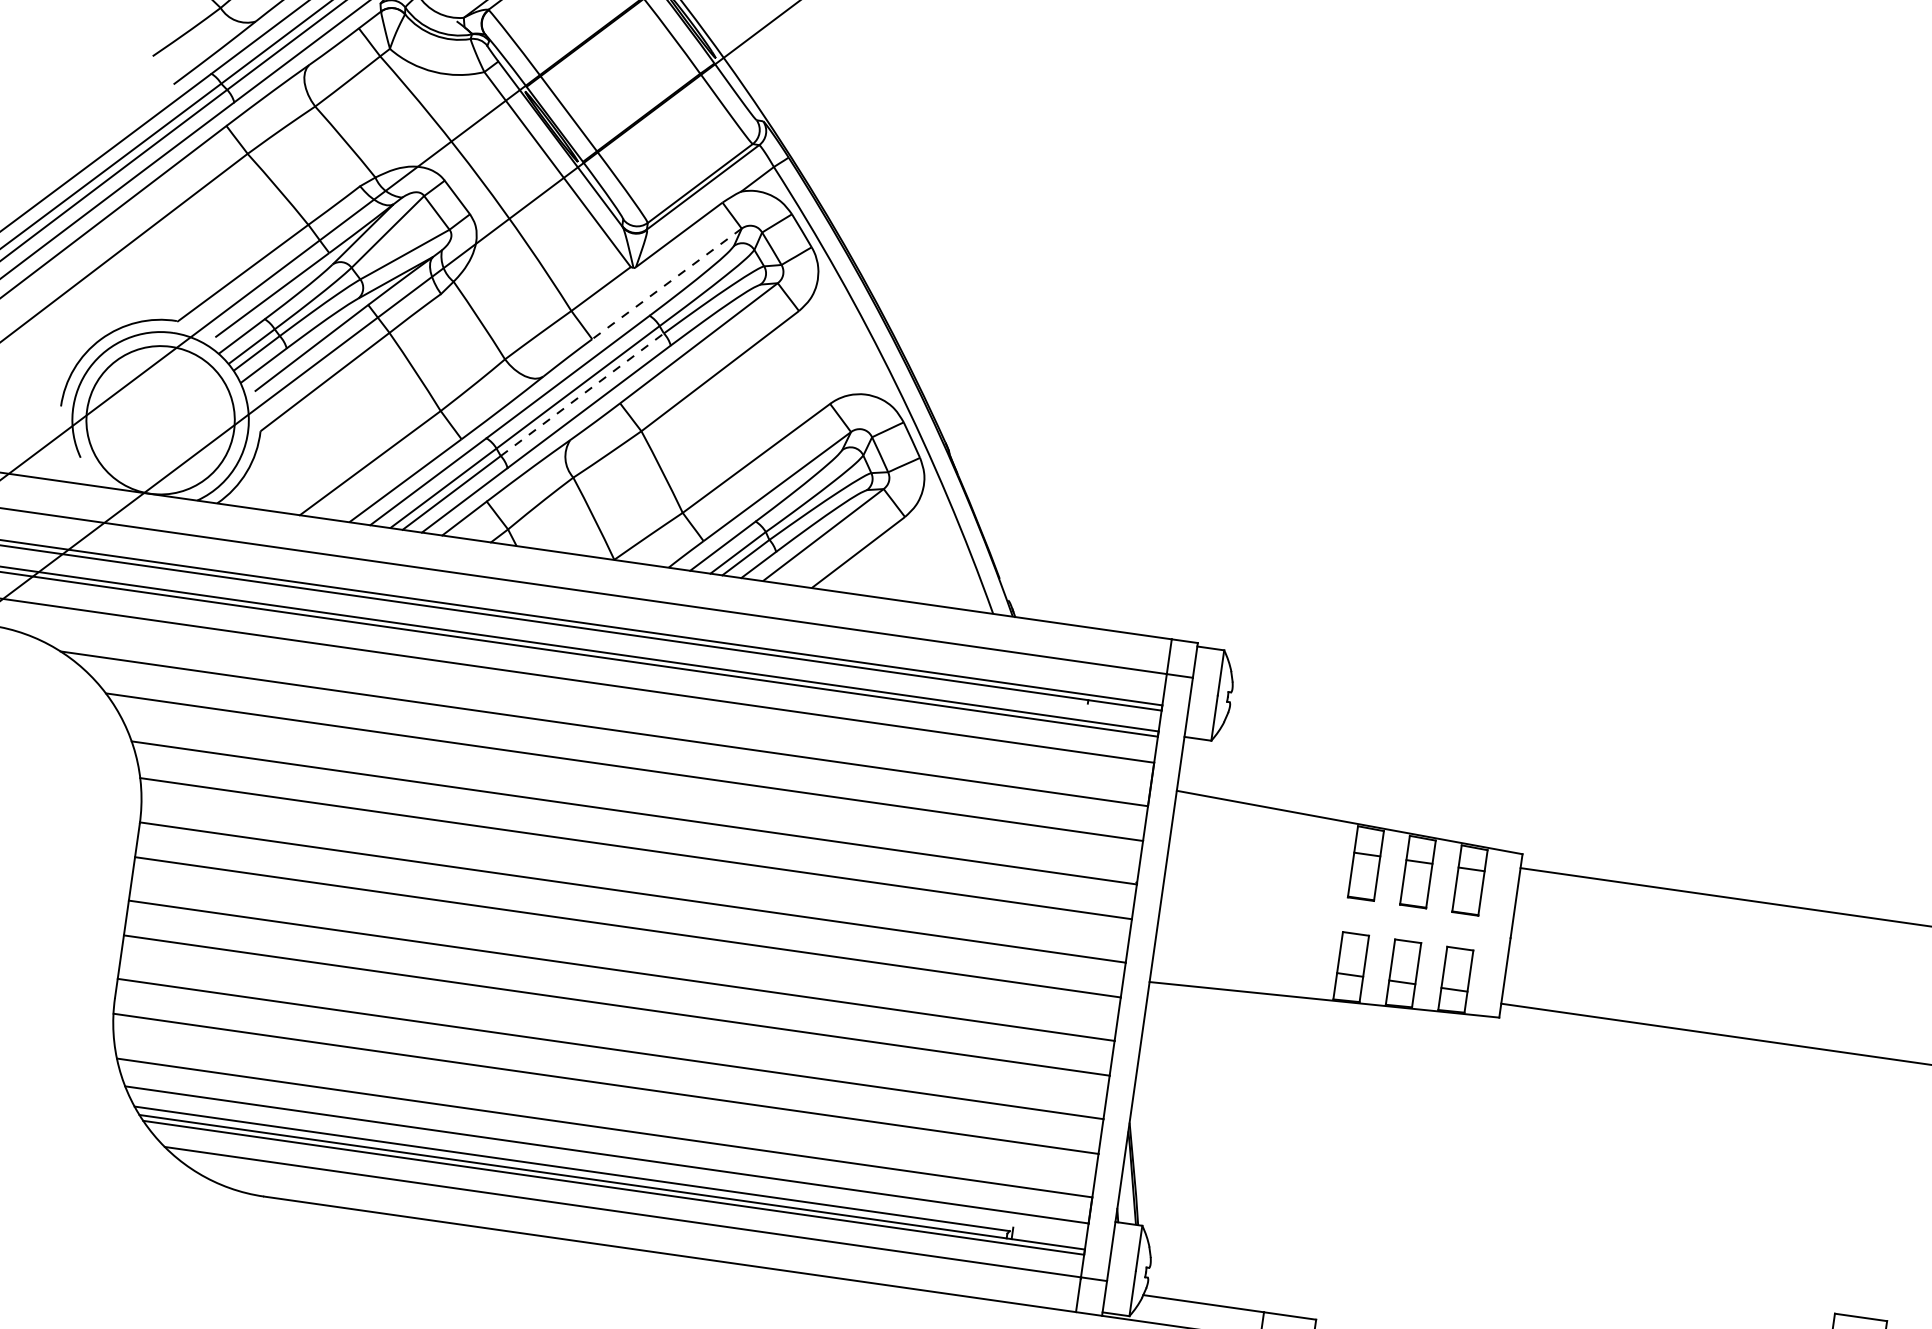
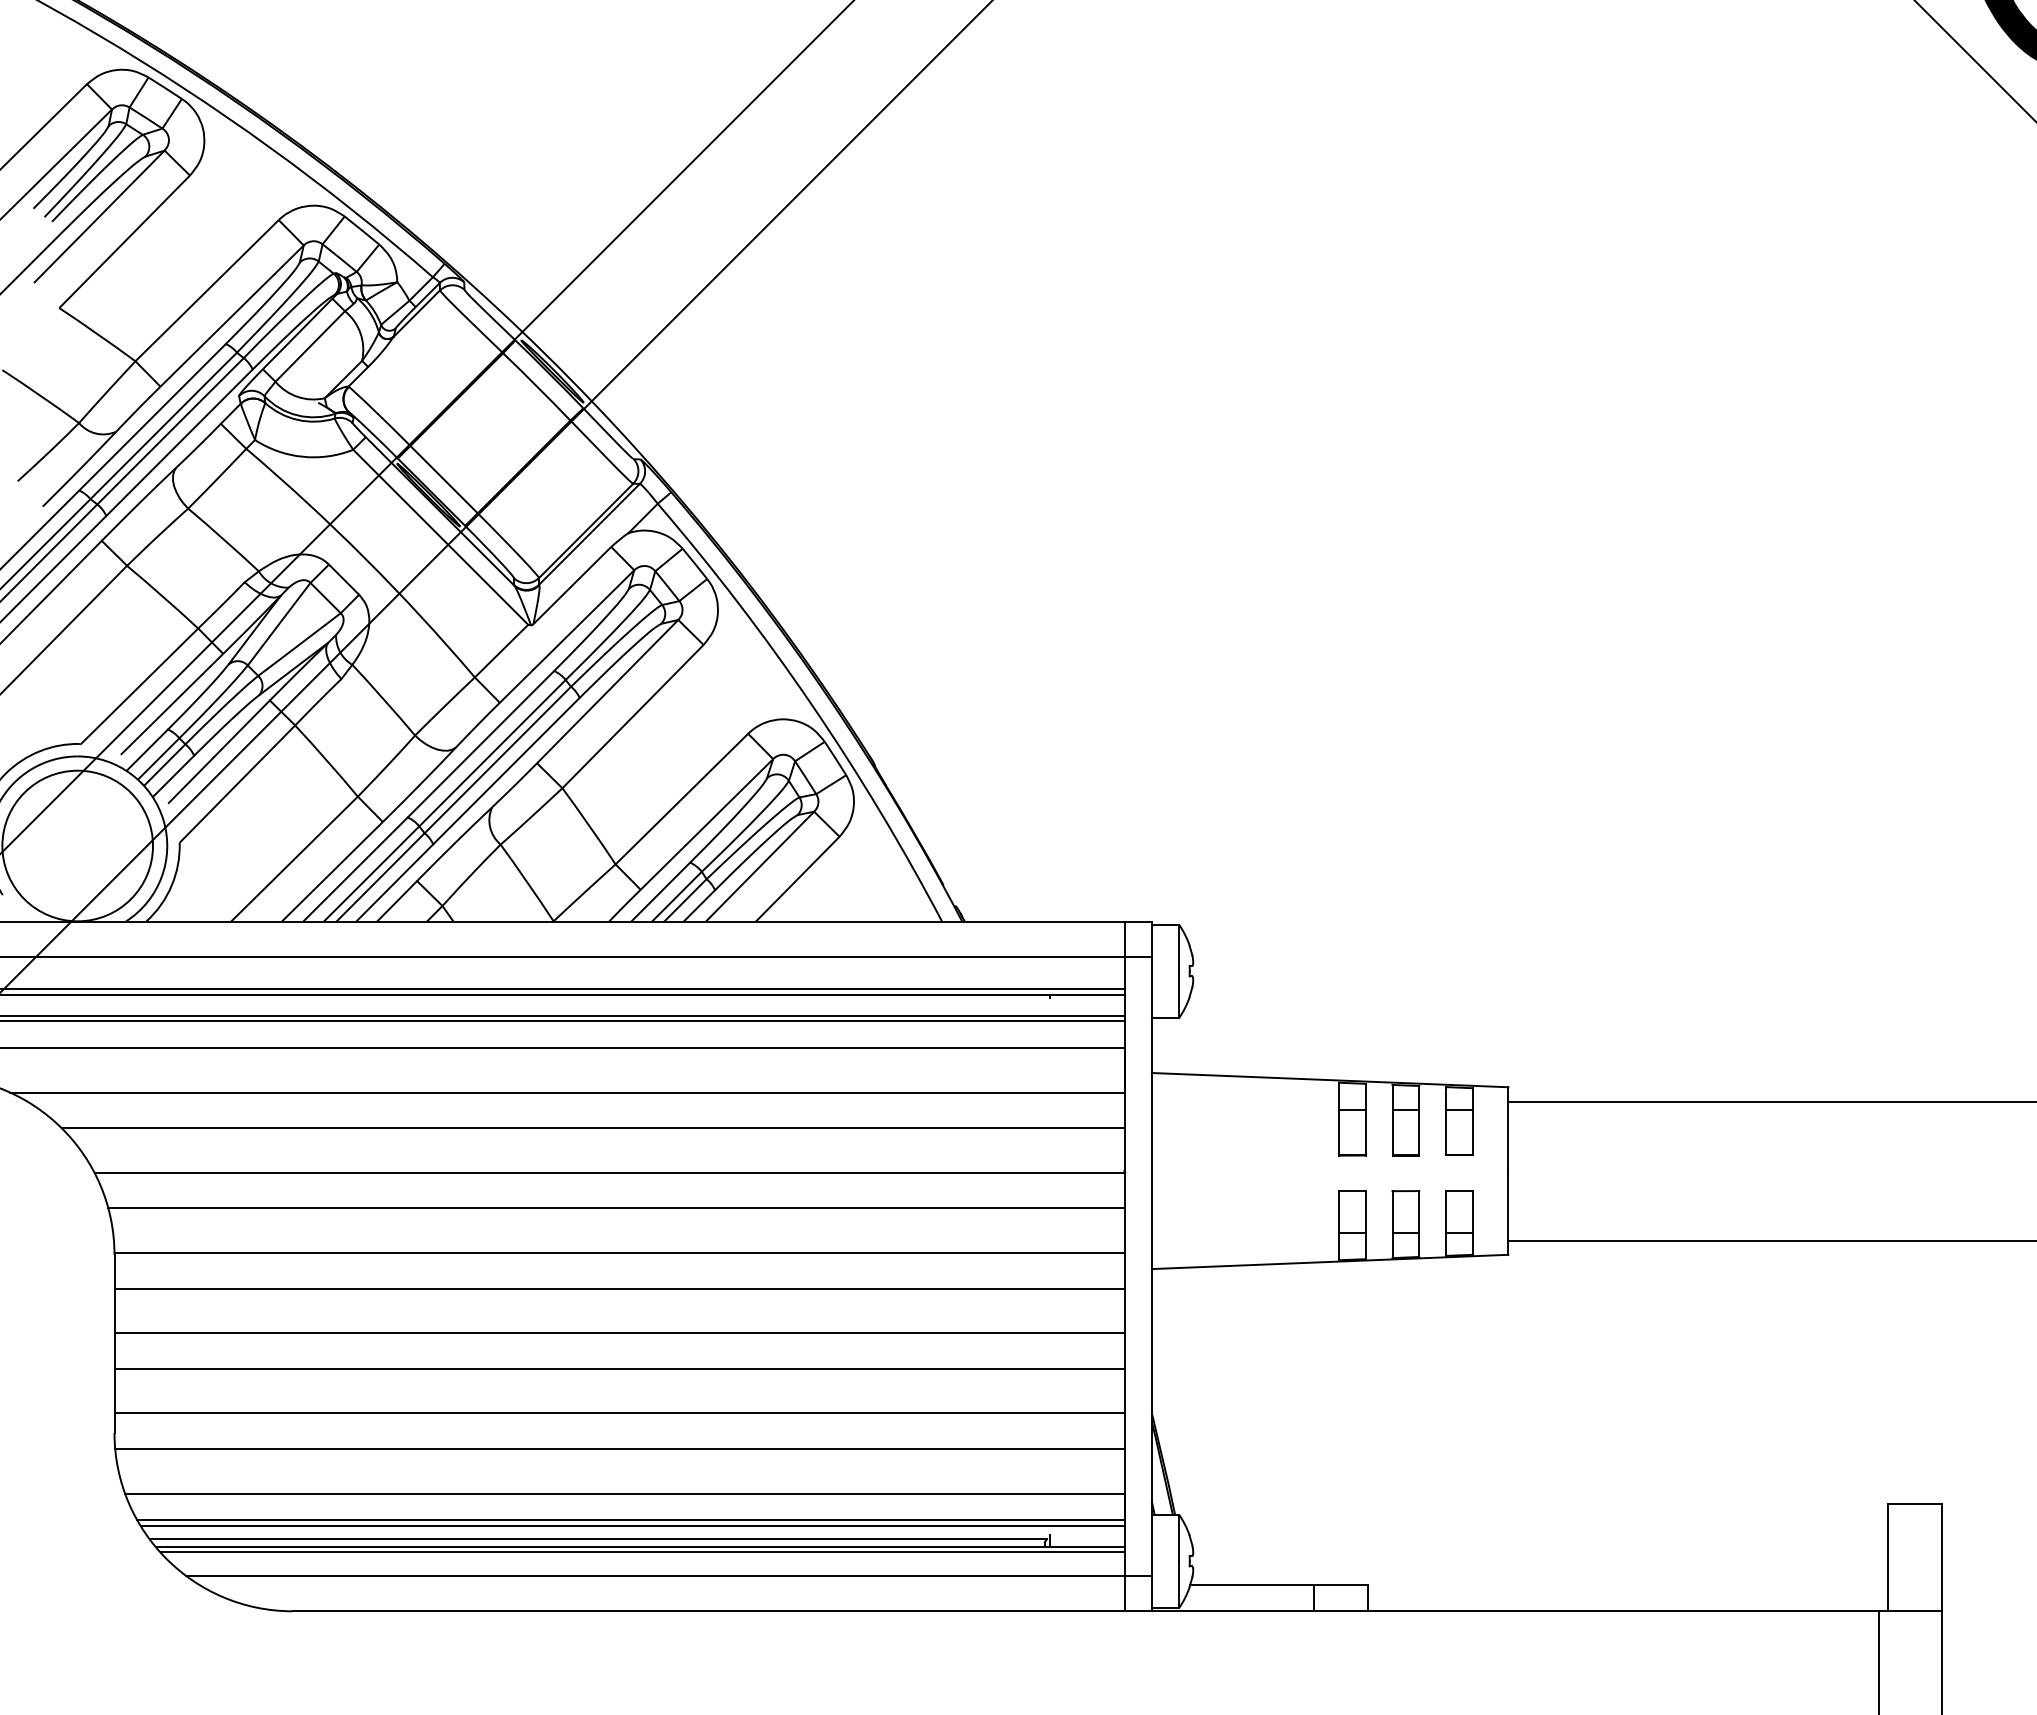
line: (667, 283) -> (567, 636), dashed -> solid
line: (581, 395) -> (497, 760), dashed -> solid
line: (607, 1160) -> (632, 1525), added

